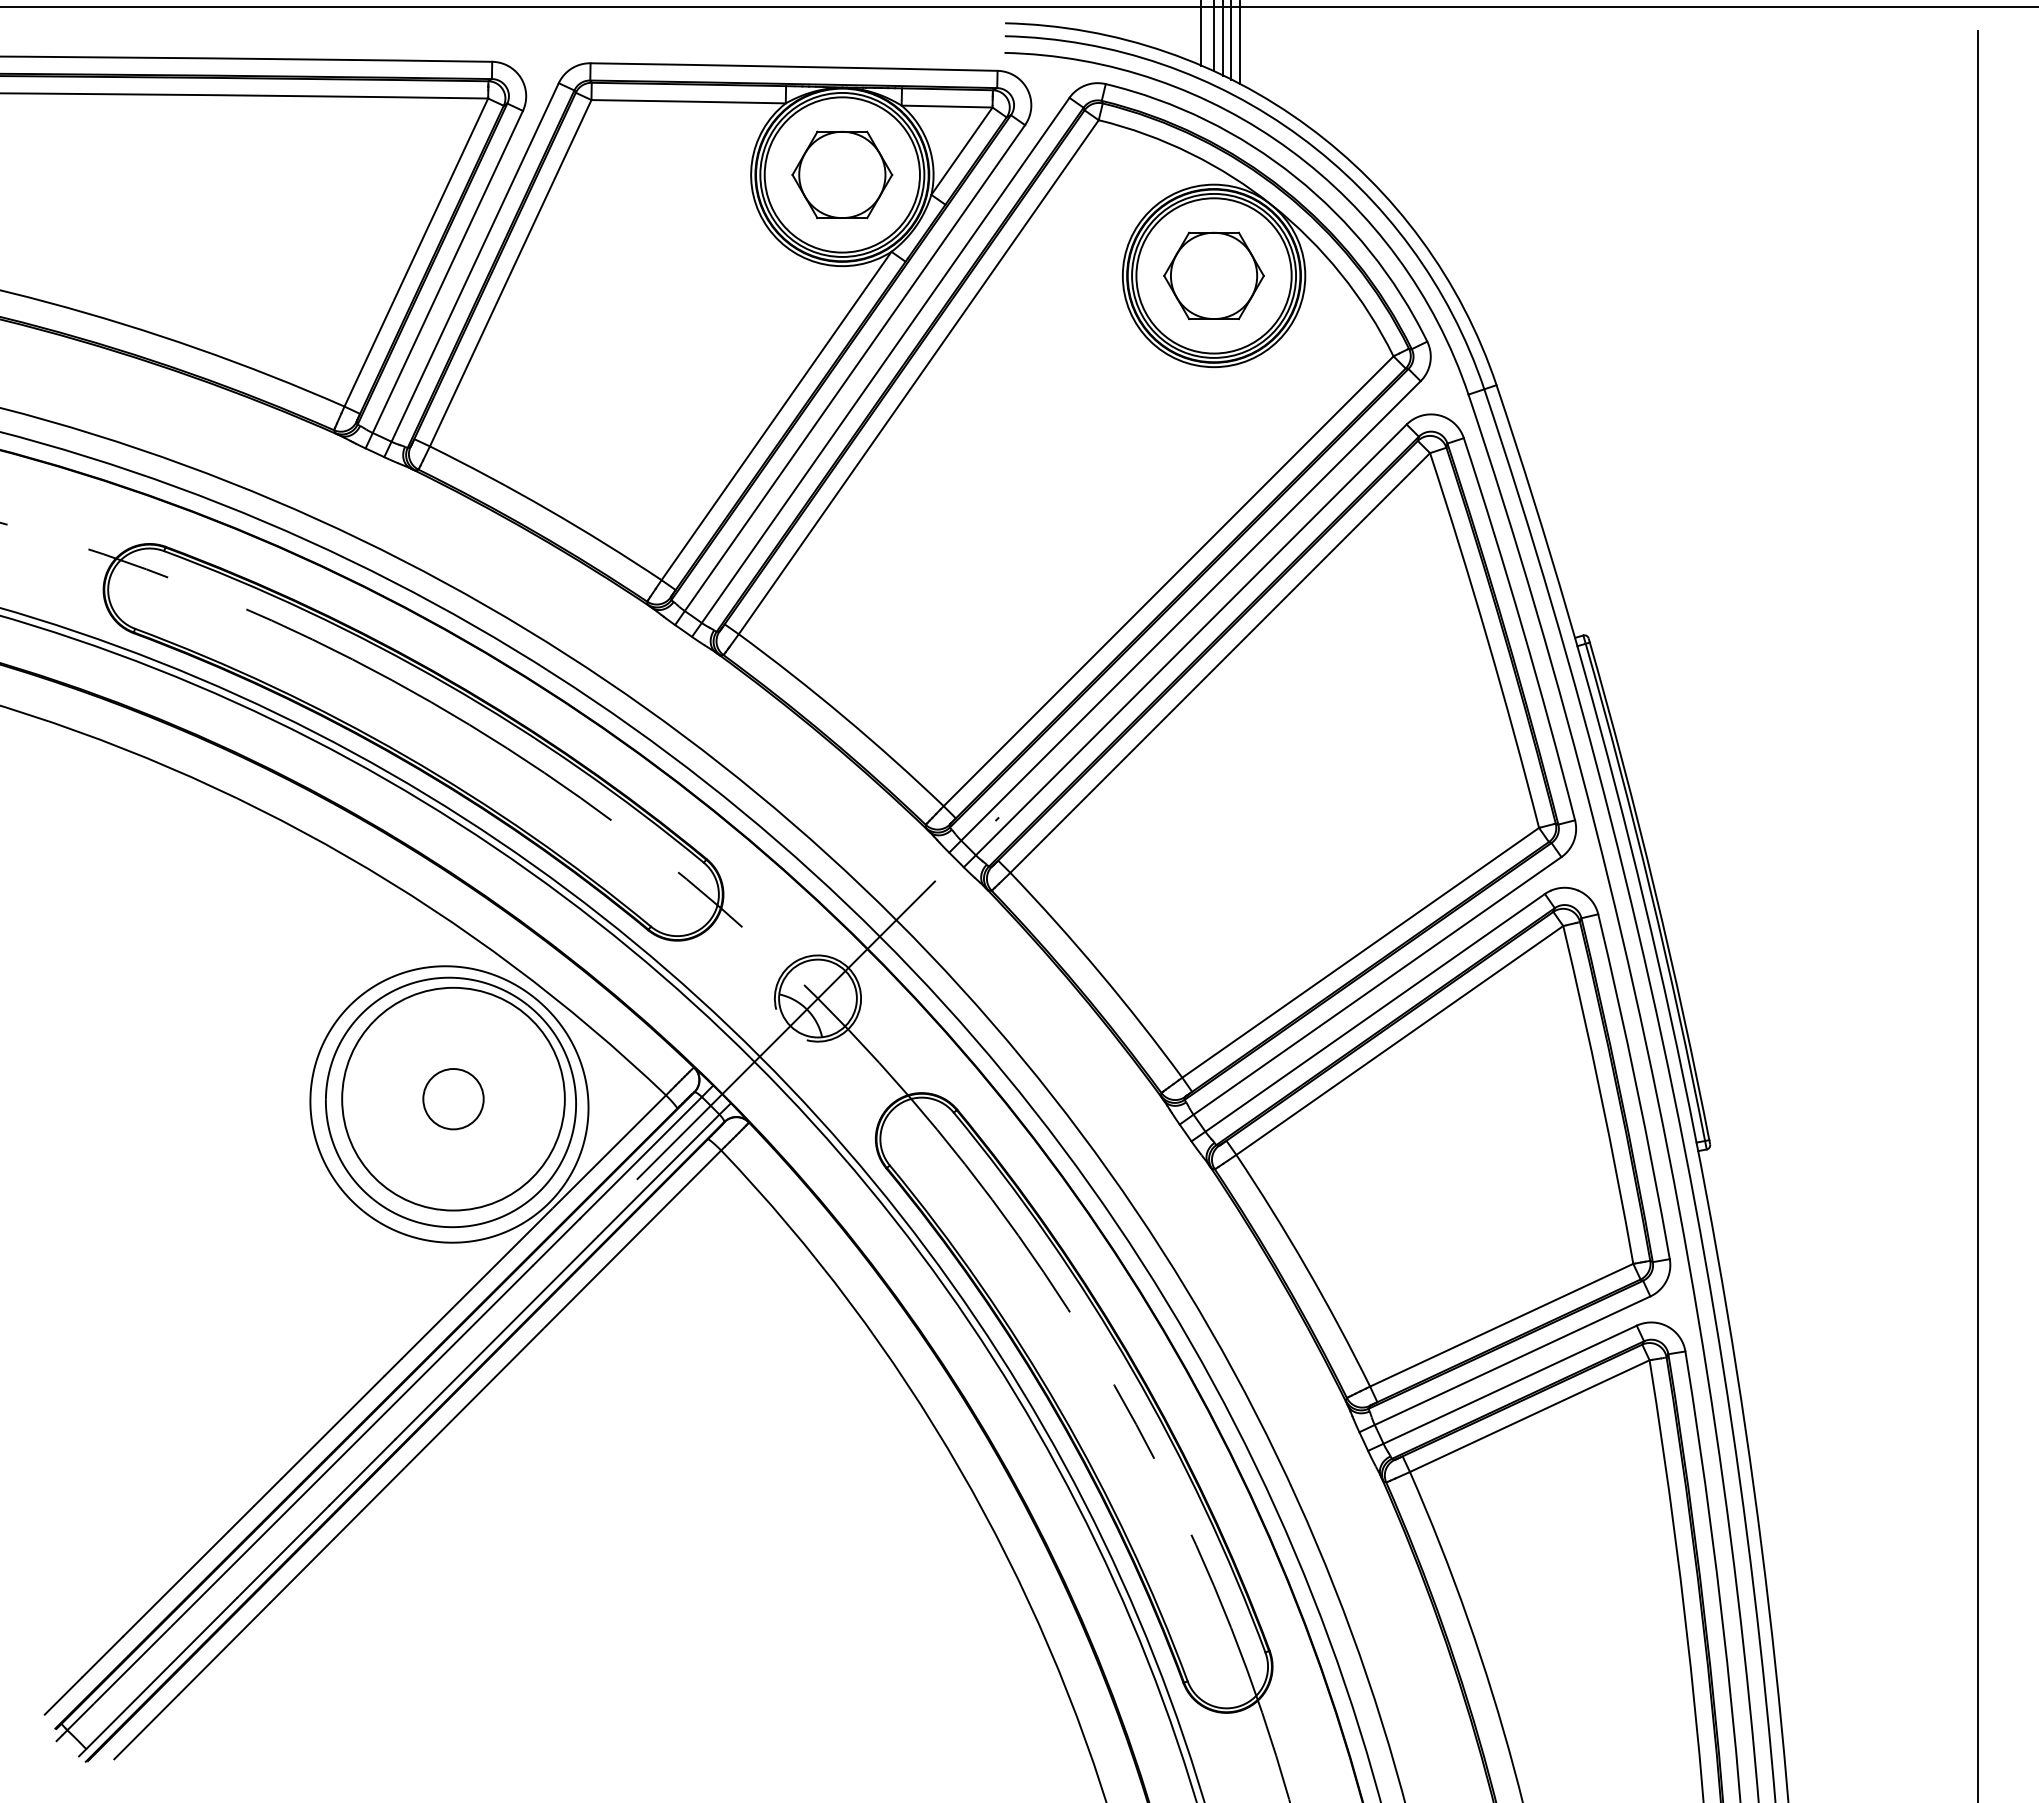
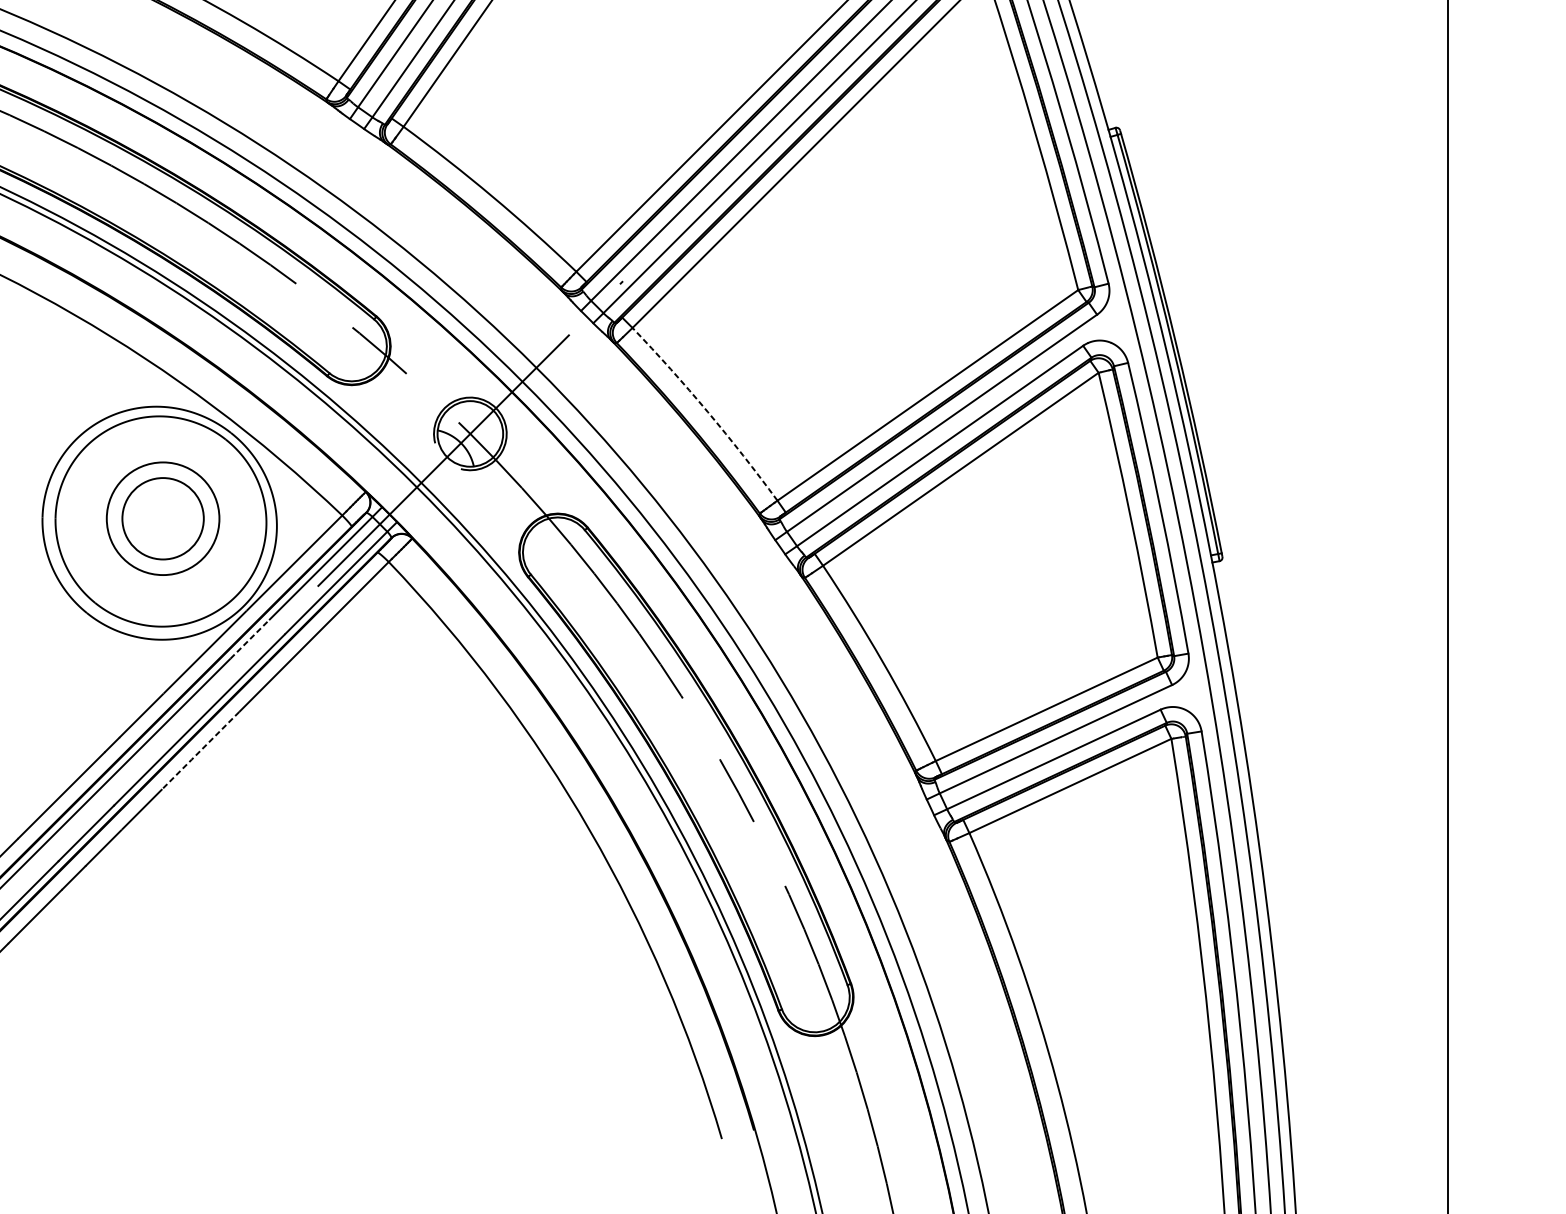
arc: (1099, 972) -> (707, 411), solid -> dashed
circle: (453, 1098) -> (163, 518), size x0.6
circle: (453, 1099) -> (163, 519), size x1.6
line: (556, 1241) -> (249, 638), solid -> dashed
line: (497, 1374) -> (200, 750), solid -> dashed

